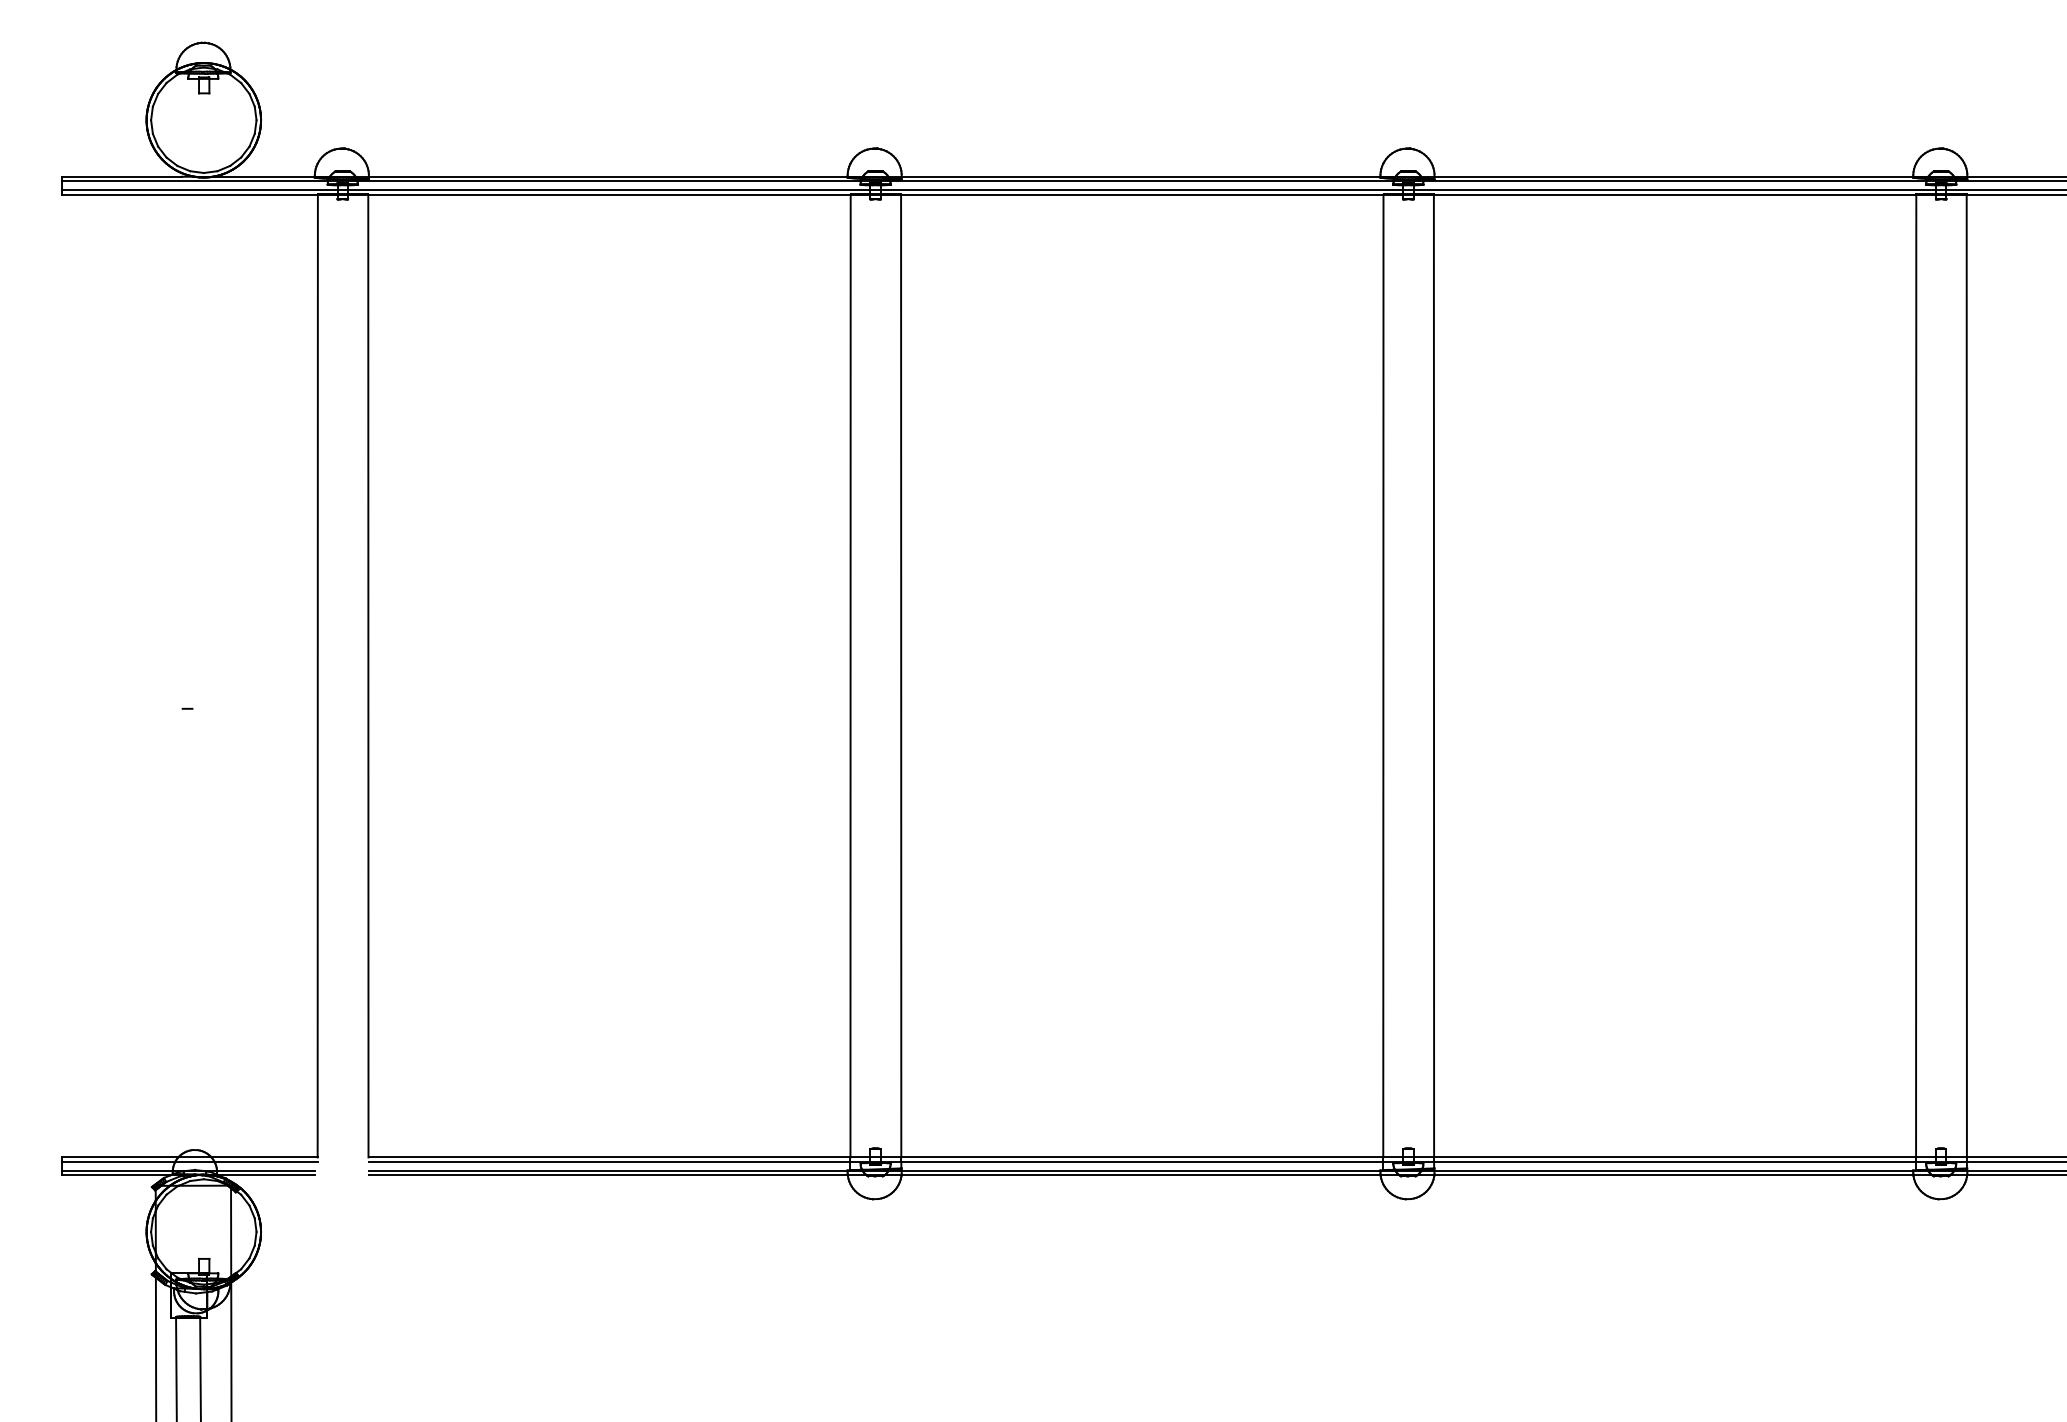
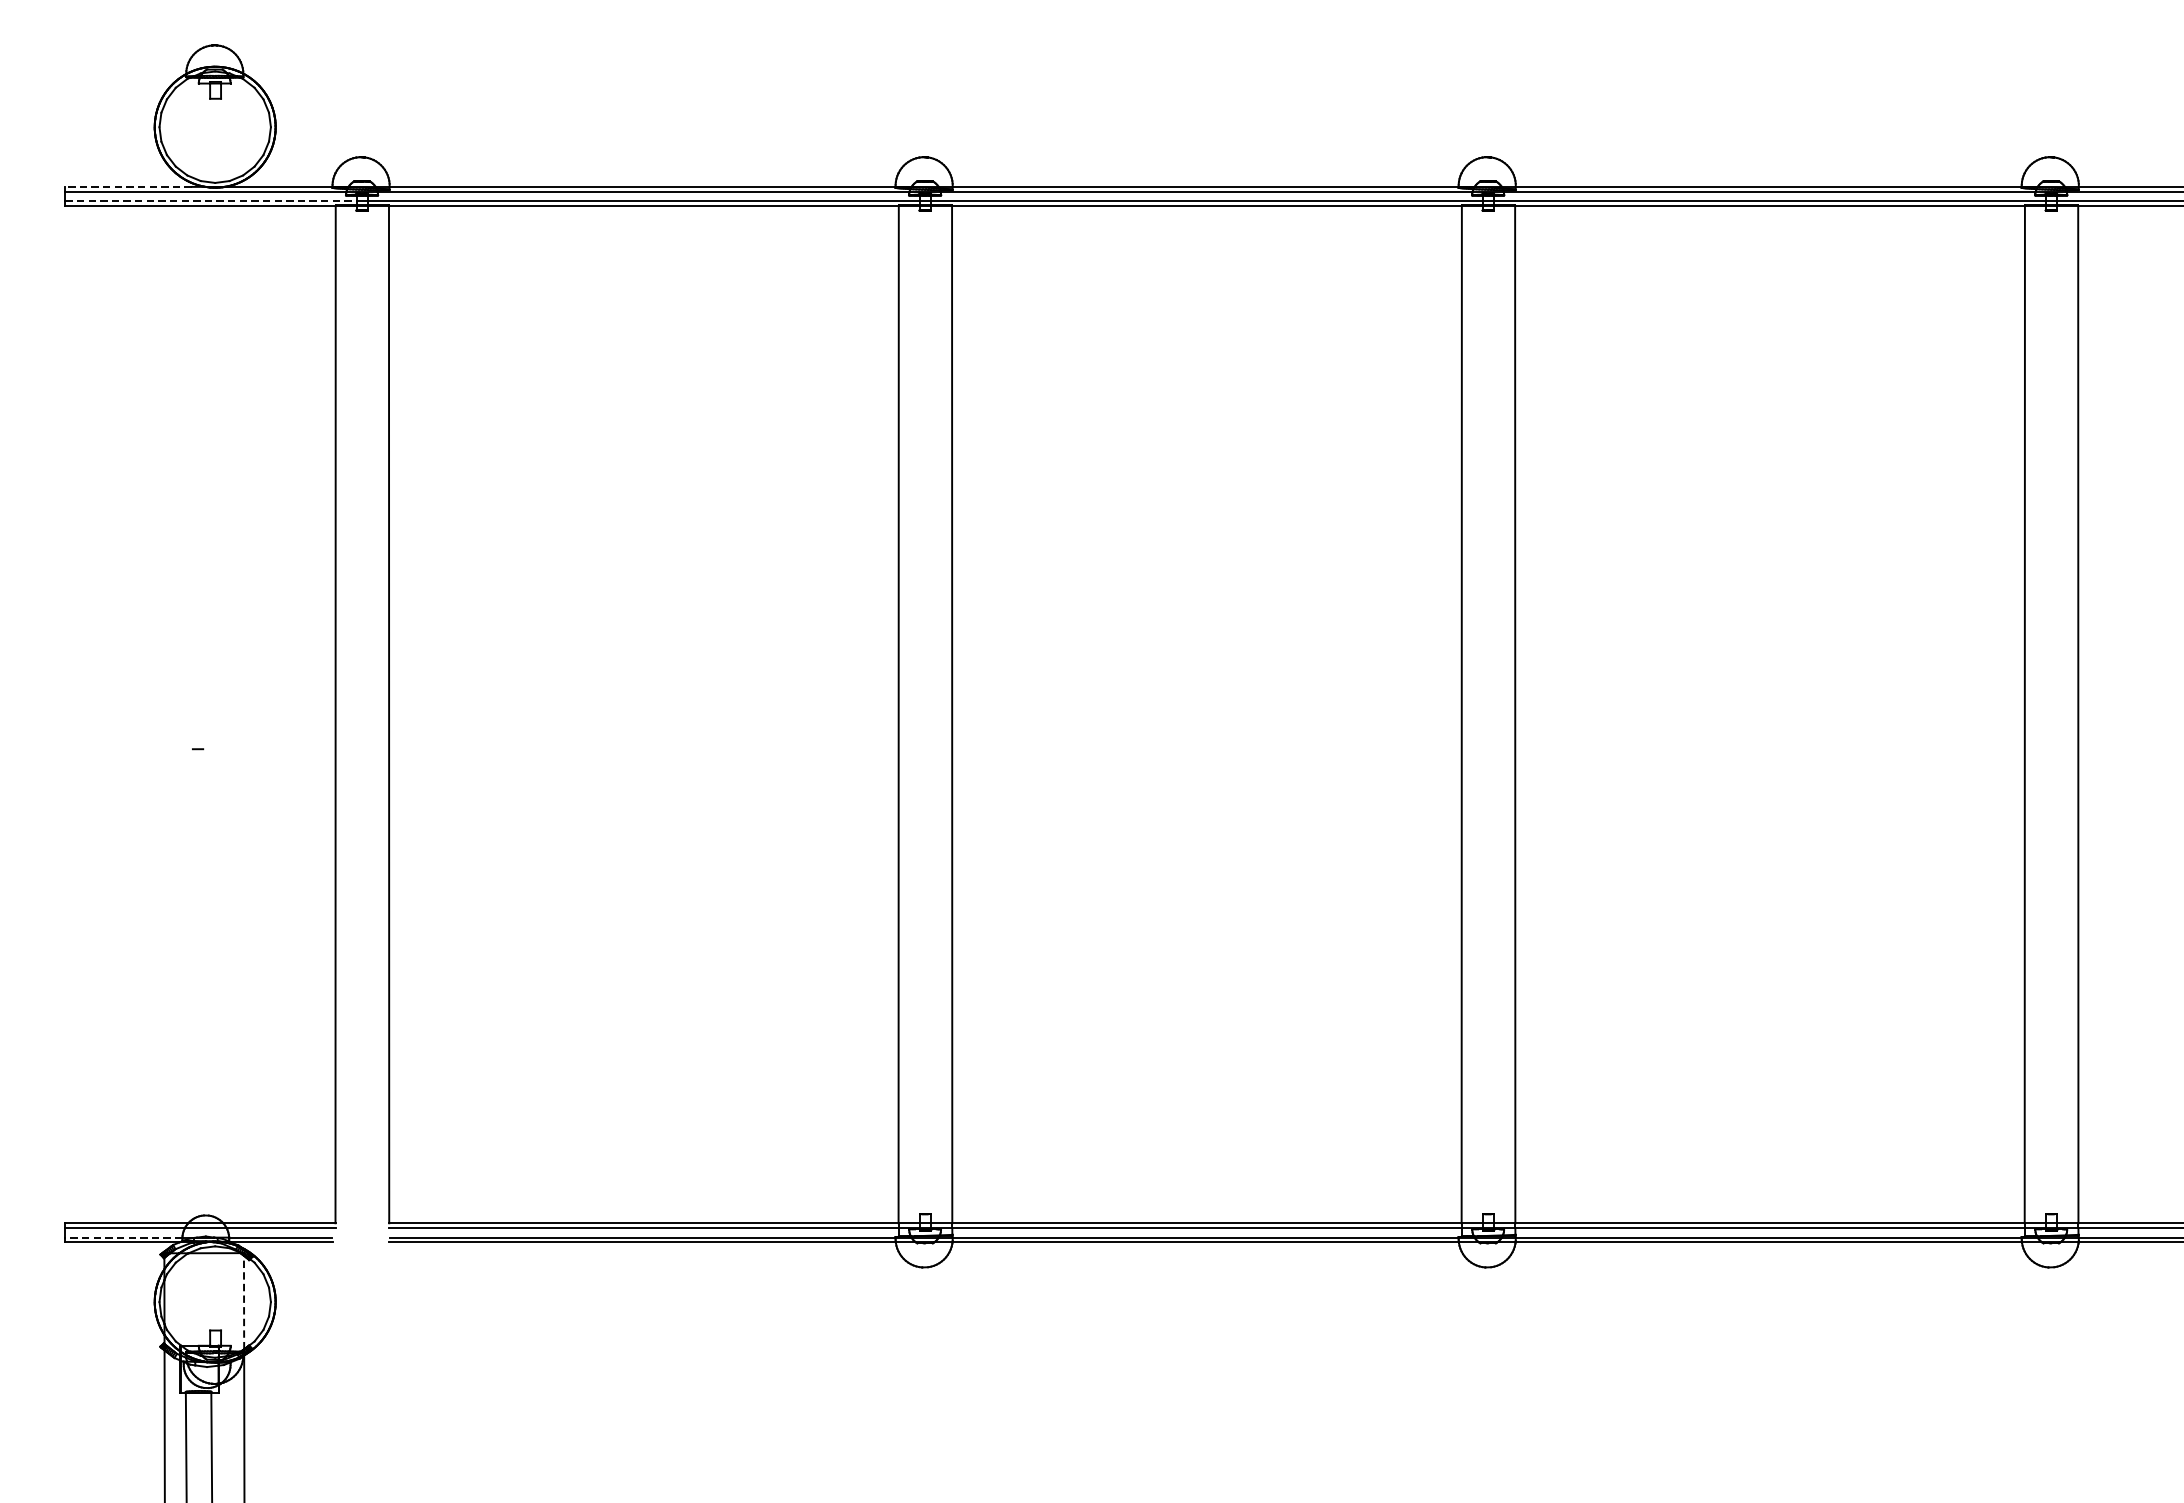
line: (121, 176) -> (128, 186), solid -> dashed
line: (199, 190) -> (210, 201), solid -> dashed
line: (116, 1170) -> (122, 1237), solid -> dashed
line: (231, 1231) -> (244, 1301), solid -> dashed

